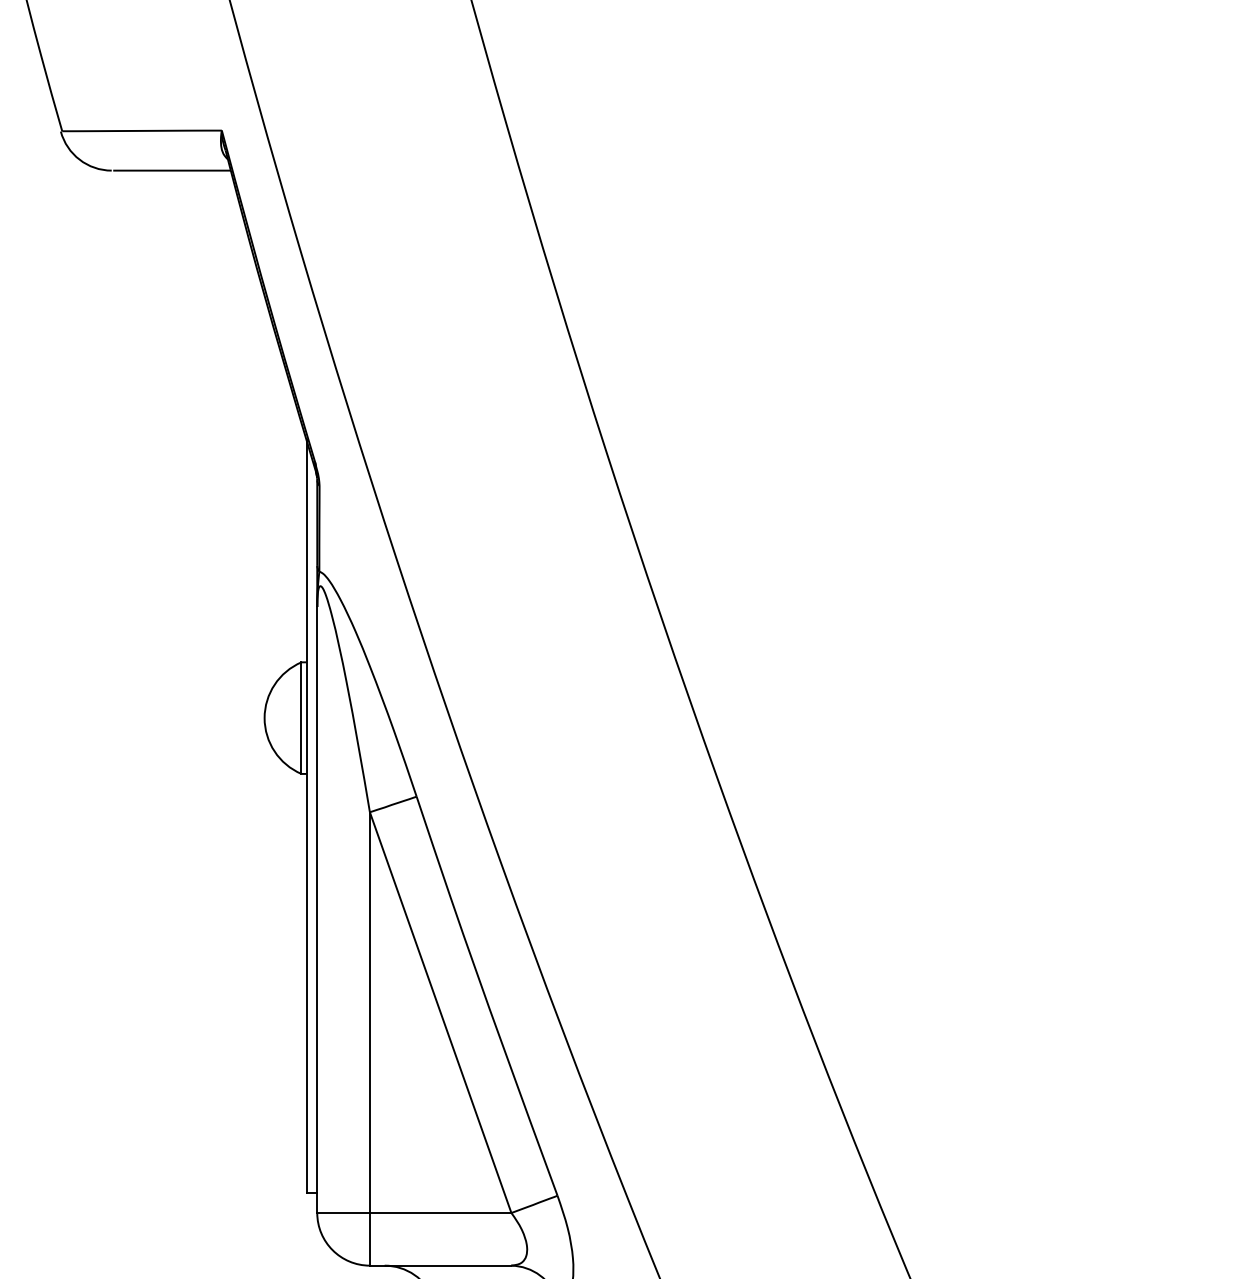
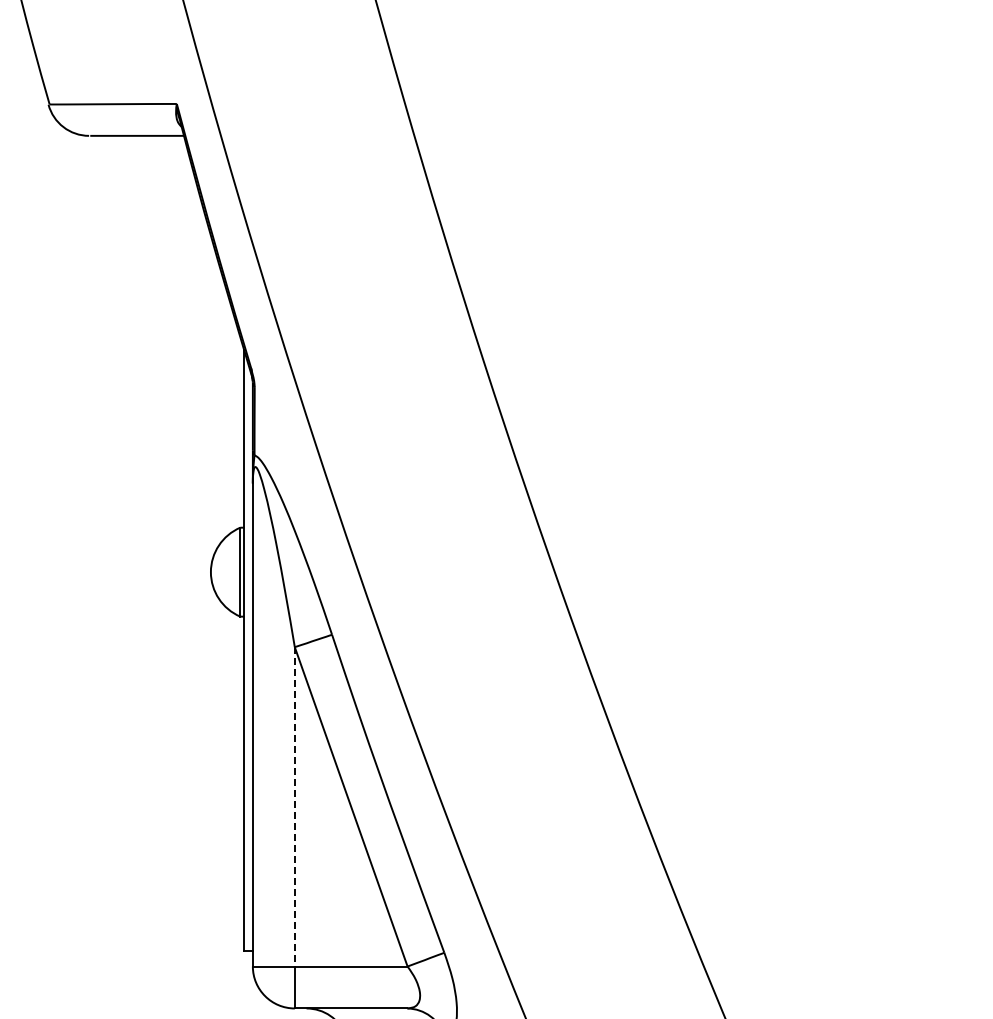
line: (369, 1012) -> (294, 806), solid -> dashed

